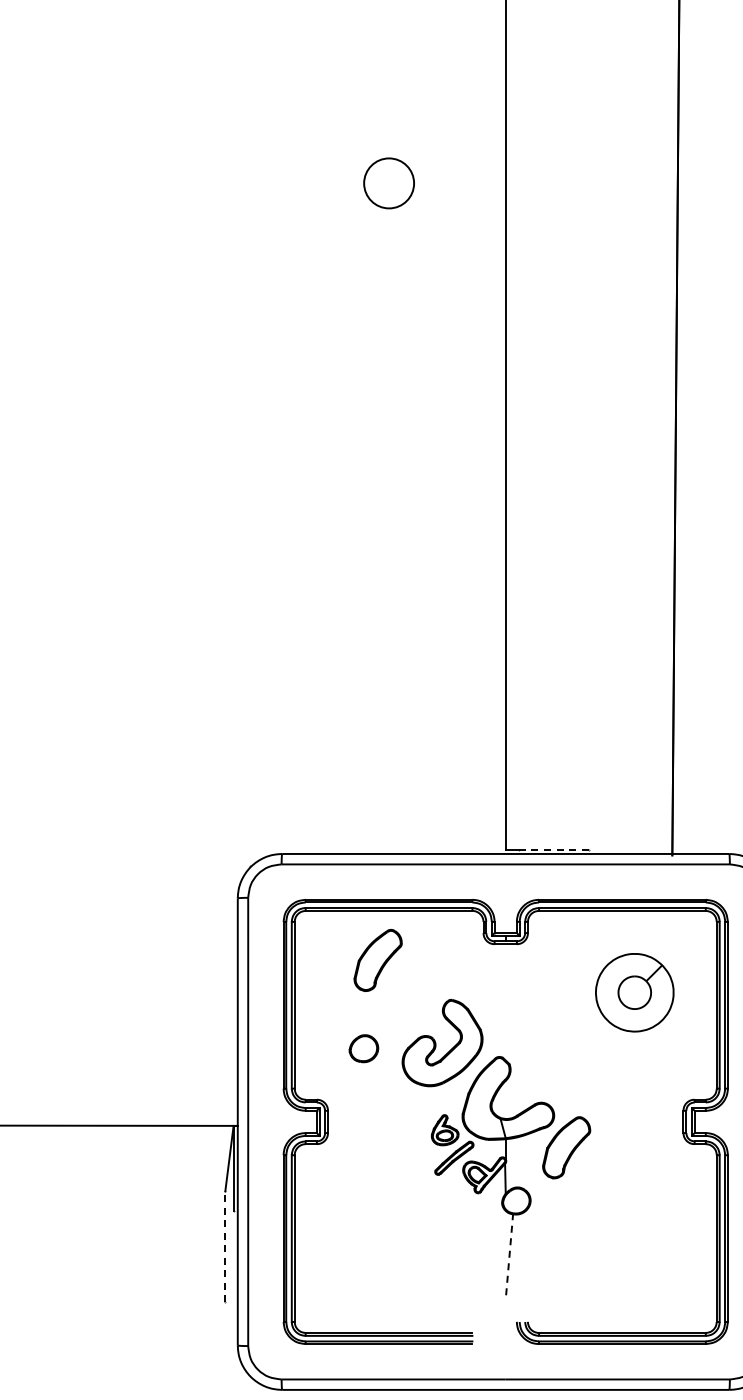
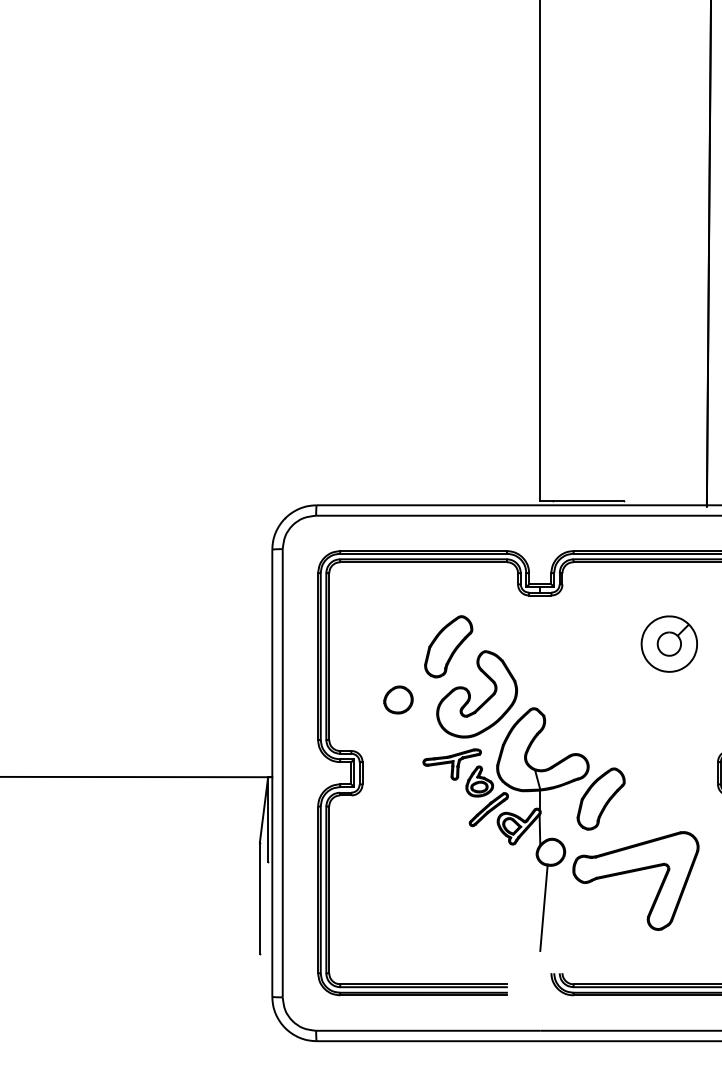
line: (554, 849) -> (589, 500), dashed -> solid
part: (377, 960) -> (448, 646), moved
part: (634, 992) -> (669, 643), size x0.71
part: (417, 1113) -> (452, 764), added
part: (597, 1221) -> (632, 872), added
line: (225, 1246) -> (260, 897), dashed -> solid
line: (509, 1256) -> (544, 907), dashed -> solid

